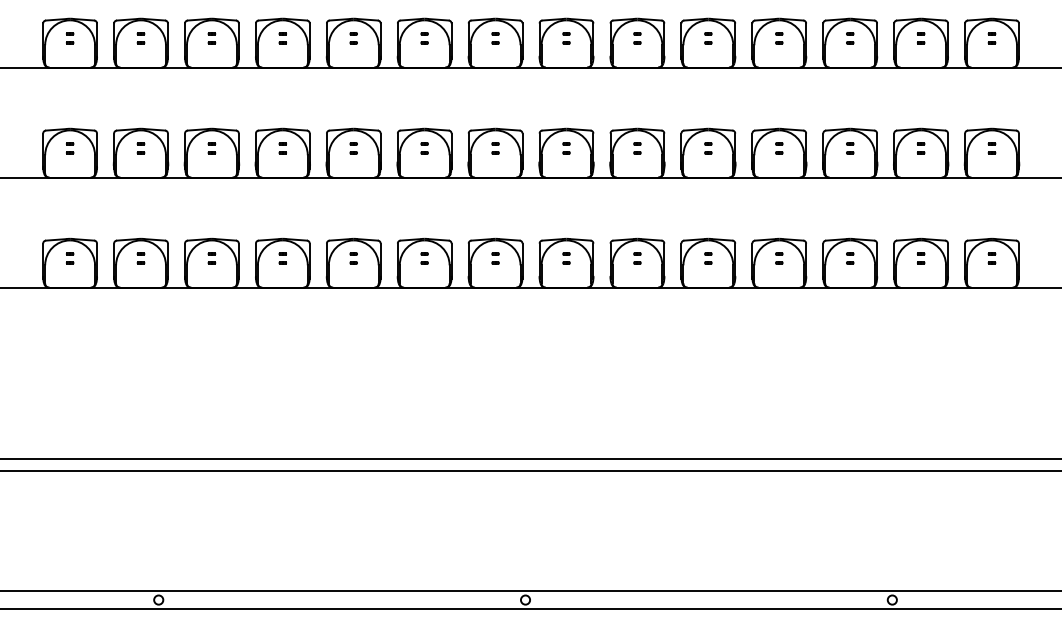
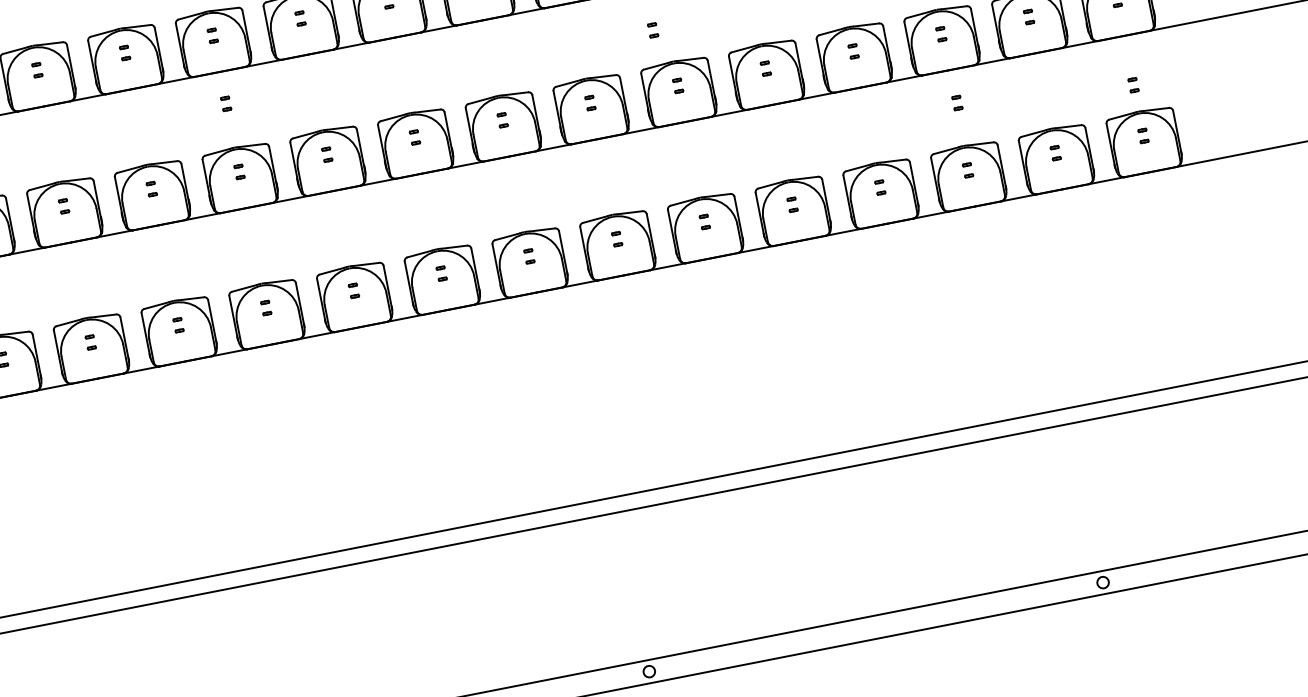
part: (282, 93) -> (225, 104), added
part: (626, 101) -> (653, 30), added
part: (852, 204) -> (957, 102), added
part: (991, 217) -> (1132, 85), added

